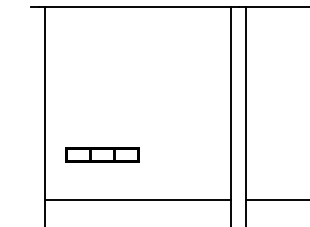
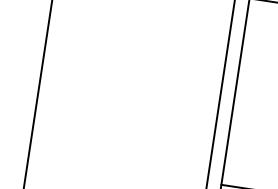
part: (102, 154) -> (90, 119), removed
line: (137, 200) -> (117, 169), removed

